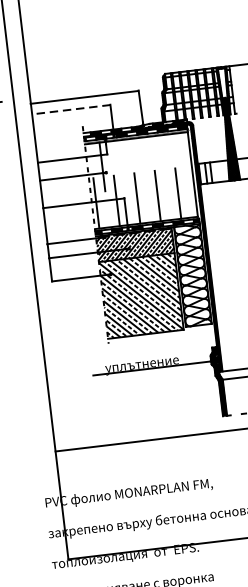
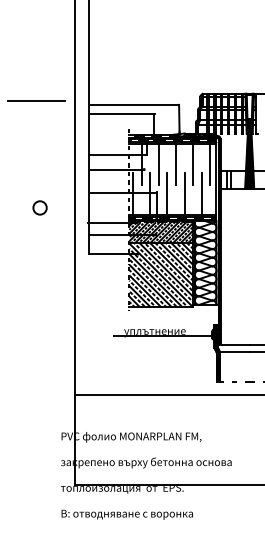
line: (71, 110) -> (121, 114), dashed -> solid
line: (184, 157) -> (210, 164), added
line: (164, 159) -> (193, 164), added
line: (142, 162) -> (175, 164), added
line: (122, 164) -> (158, 164), added

